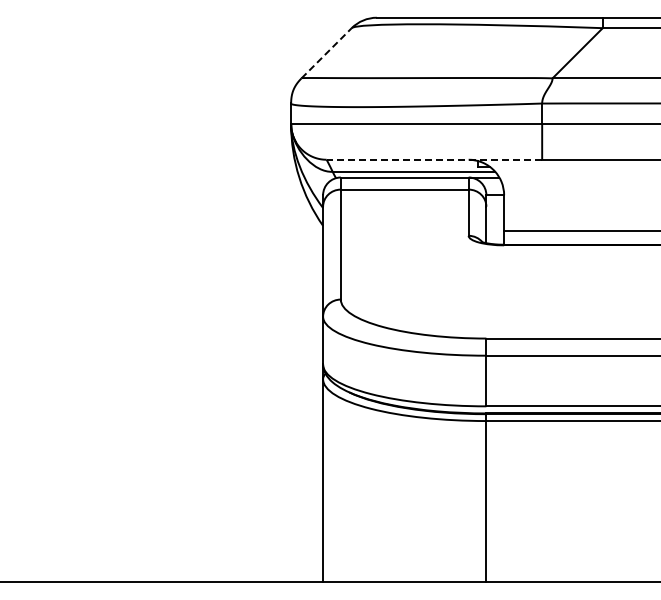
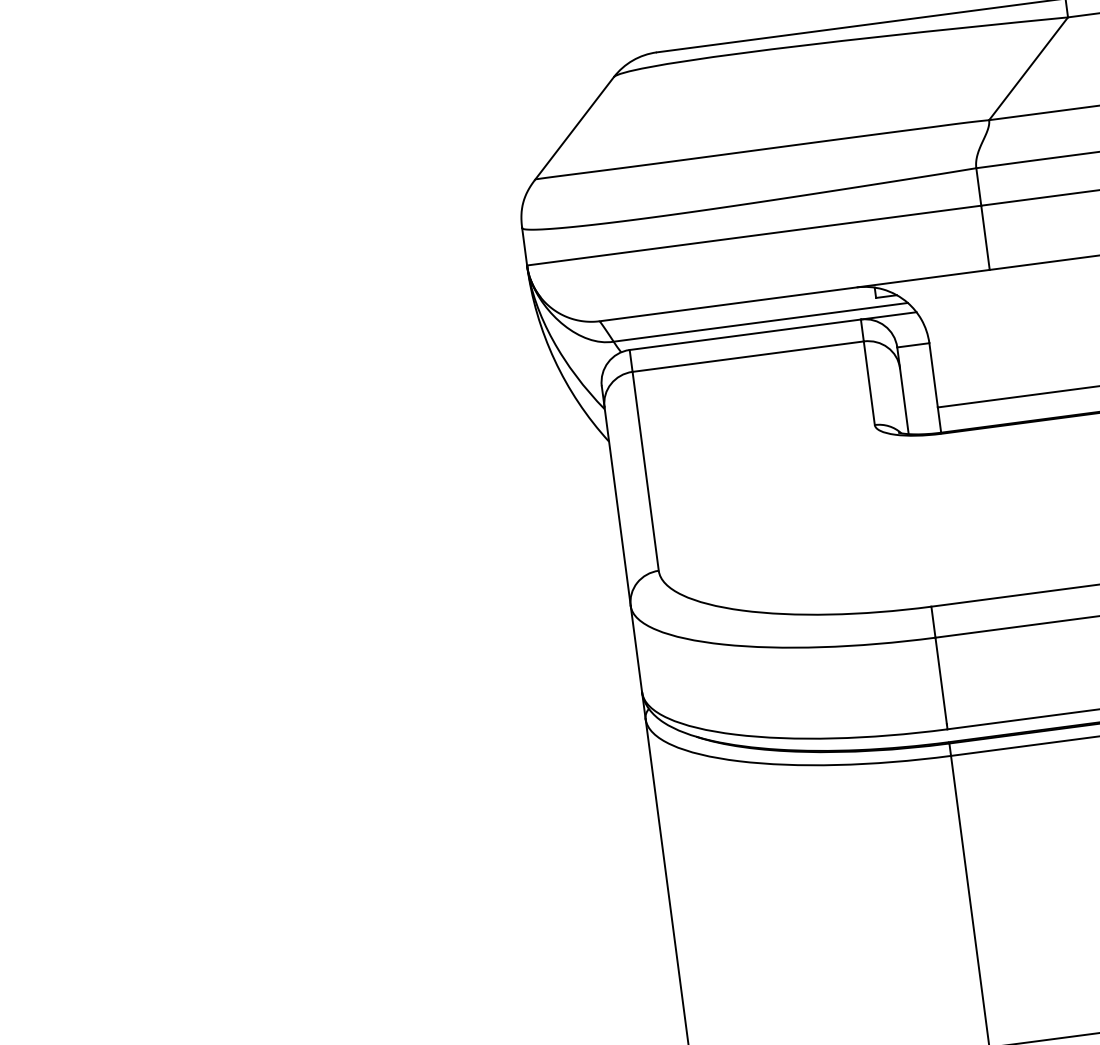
line: (326, 53) -> (574, 129), dashed -> solid
line: (434, 159) -> (794, 295), dashed -> solid

